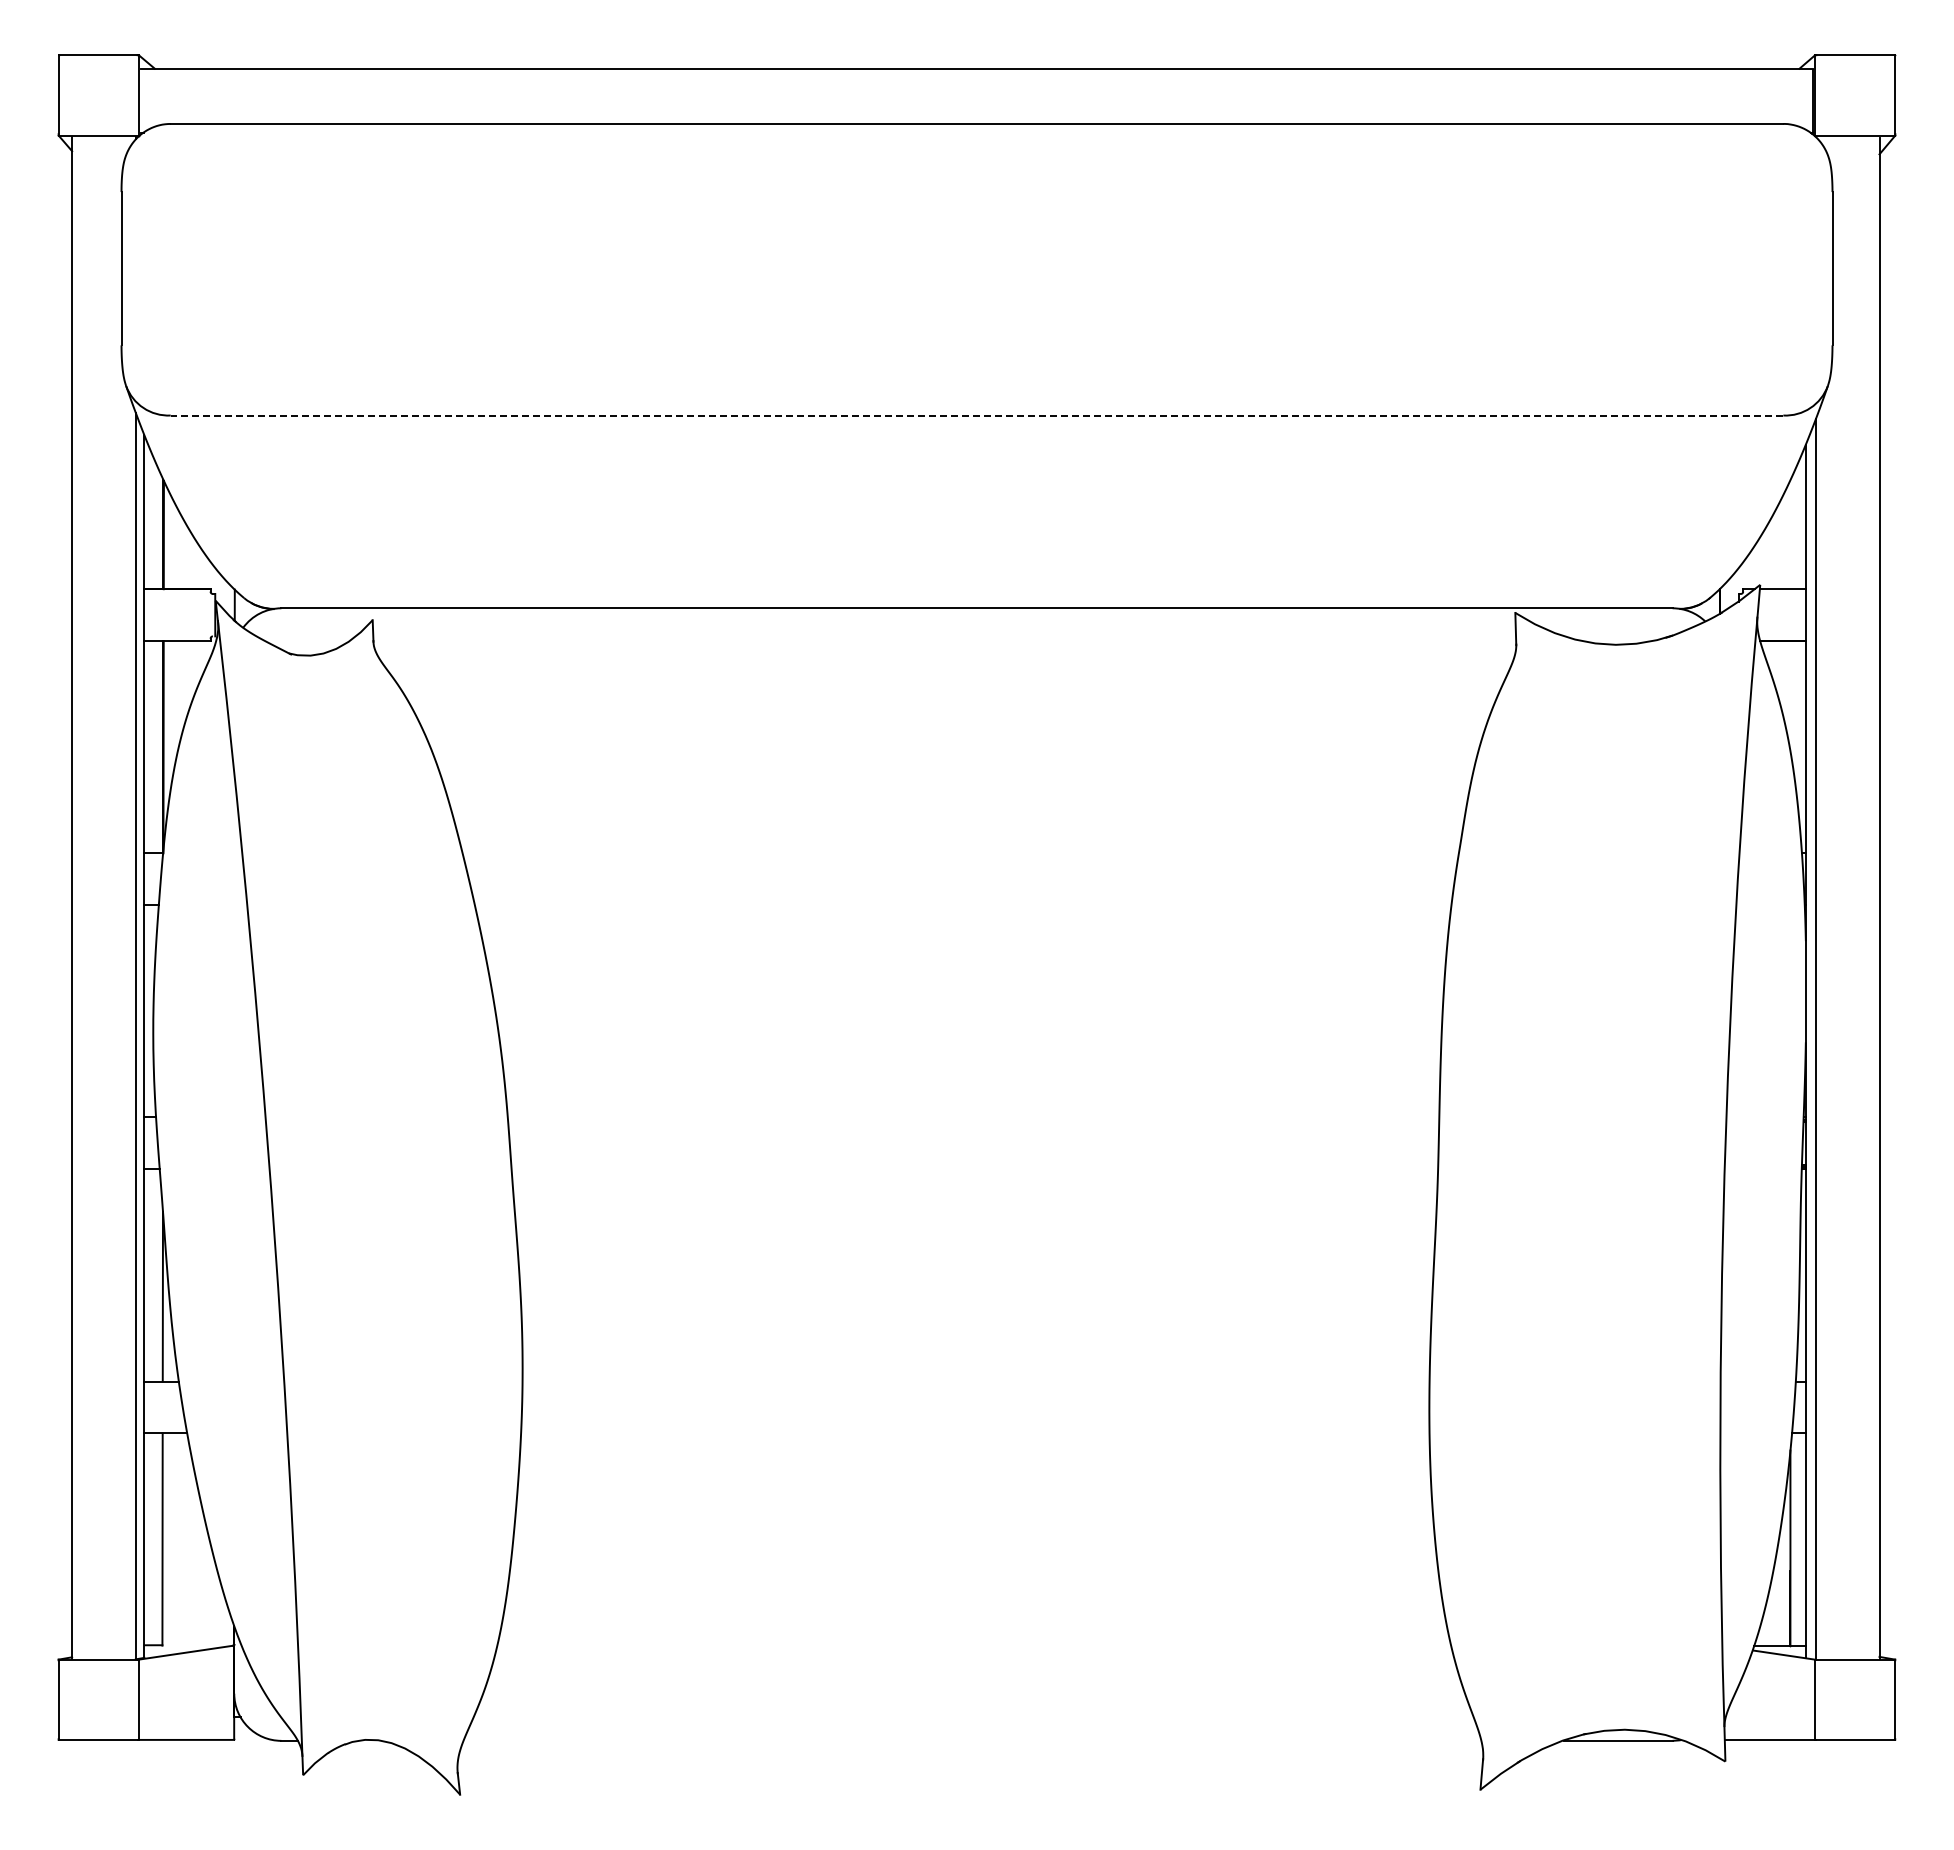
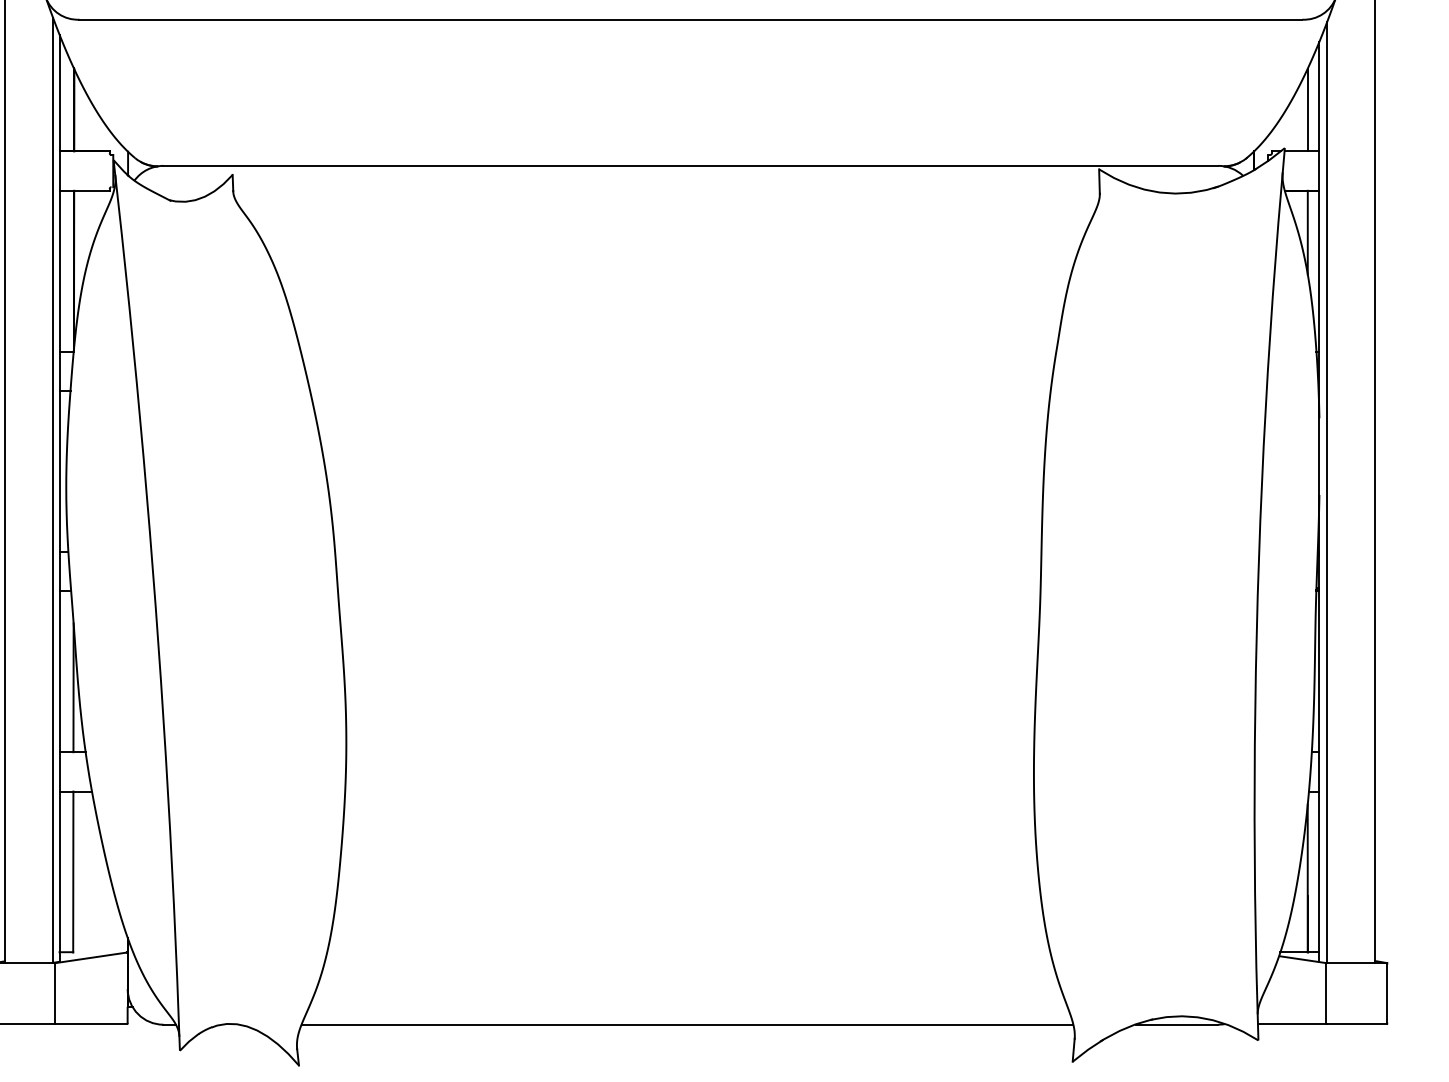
line: (976, 415) -> (690, 19), dashed -> solid
line: (1790, 534) -> (1307, 109), added
line: (1790, 696) -> (1307, 232), added
line: (972, 1740) -> (687, 1024), added

